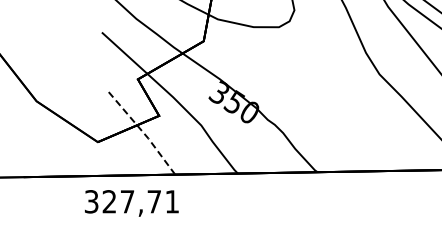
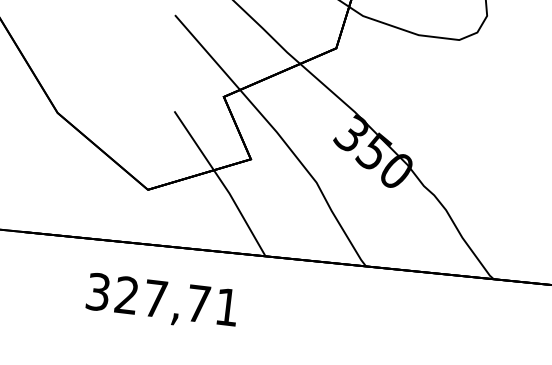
line: (143, 133) -> (222, 184), dashed -> solid
text: (131, 203) -> (161, 302), moved

